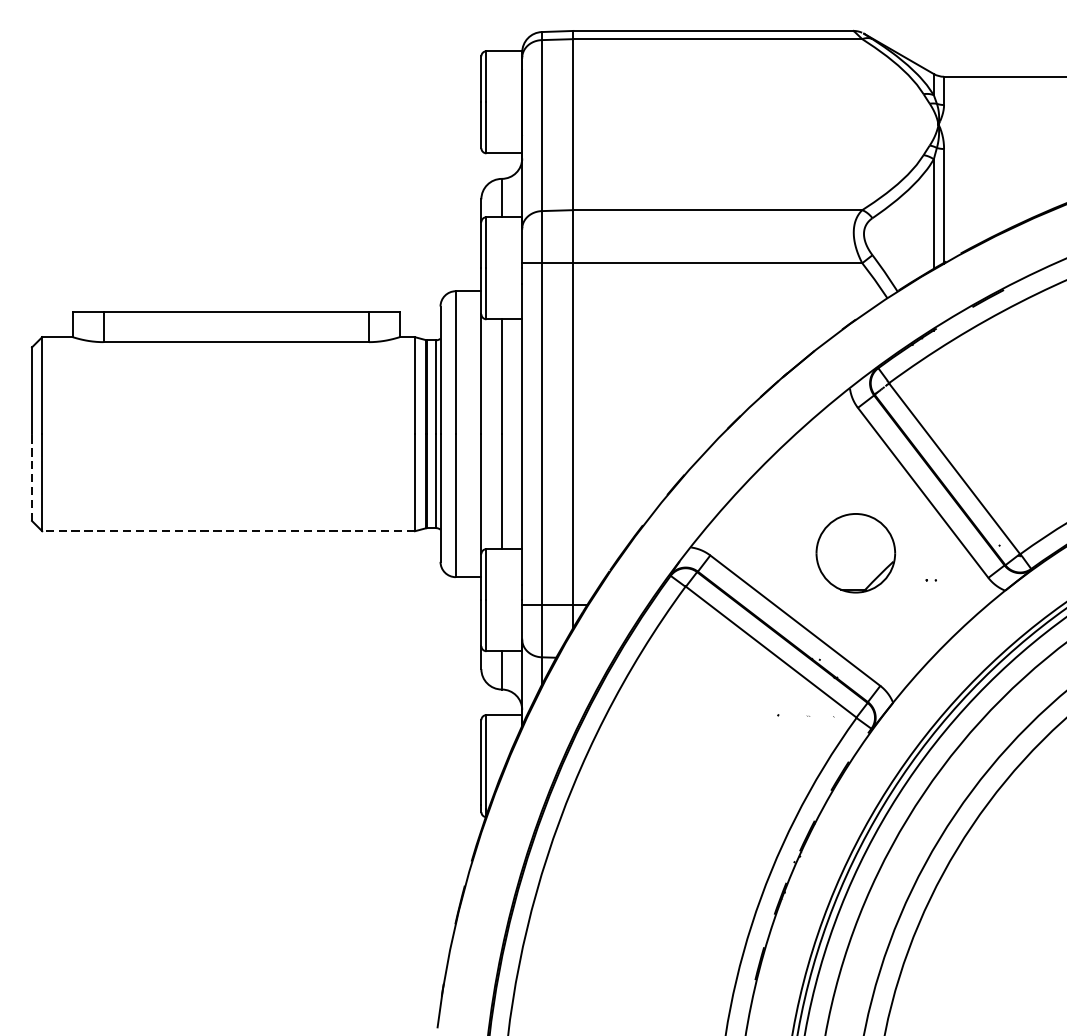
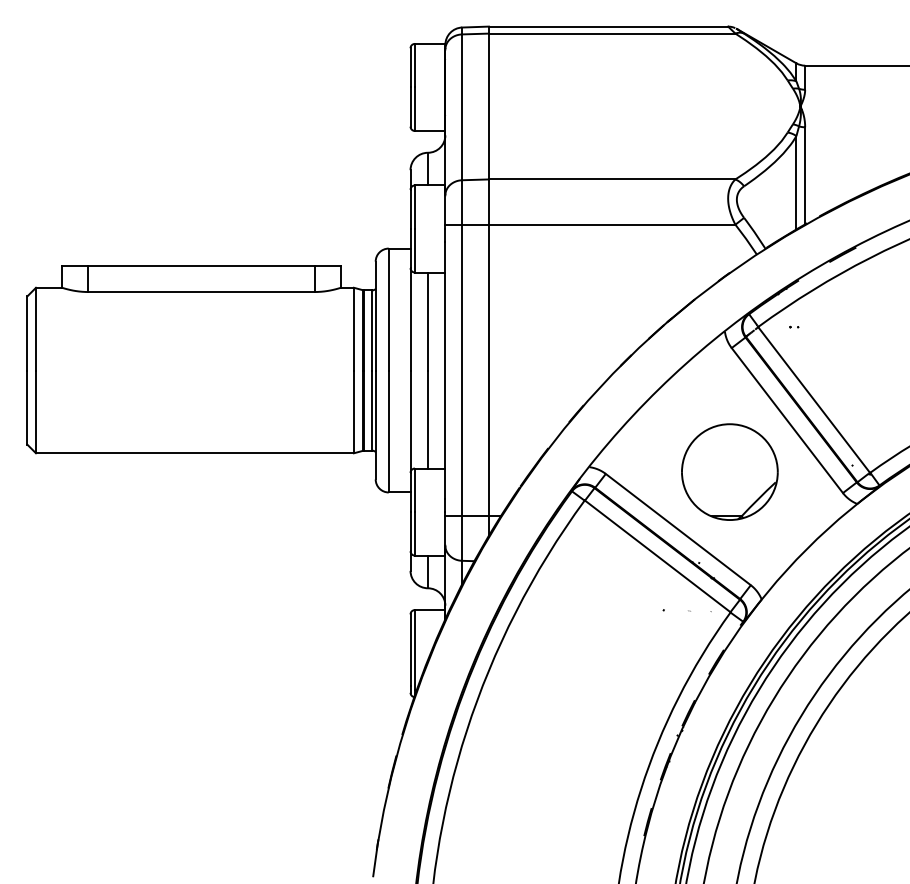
line: (32, 477) -> (27, 407), dashed -> solid
line: (228, 531) -> (194, 453), dashed -> solid
part: (855, 552) -> (729, 471), size x1.43
part: (931, 579) -> (794, 326), moved

